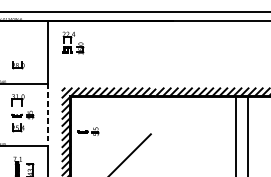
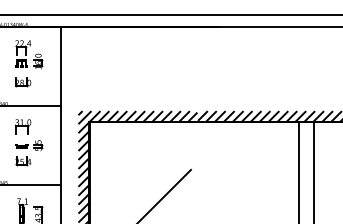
part: (73, 43) -> (29, 54), moved
line: (48, 114) -> (61, 145), dashed -> solid
part: (88, 131) -> (112, 166), removed

